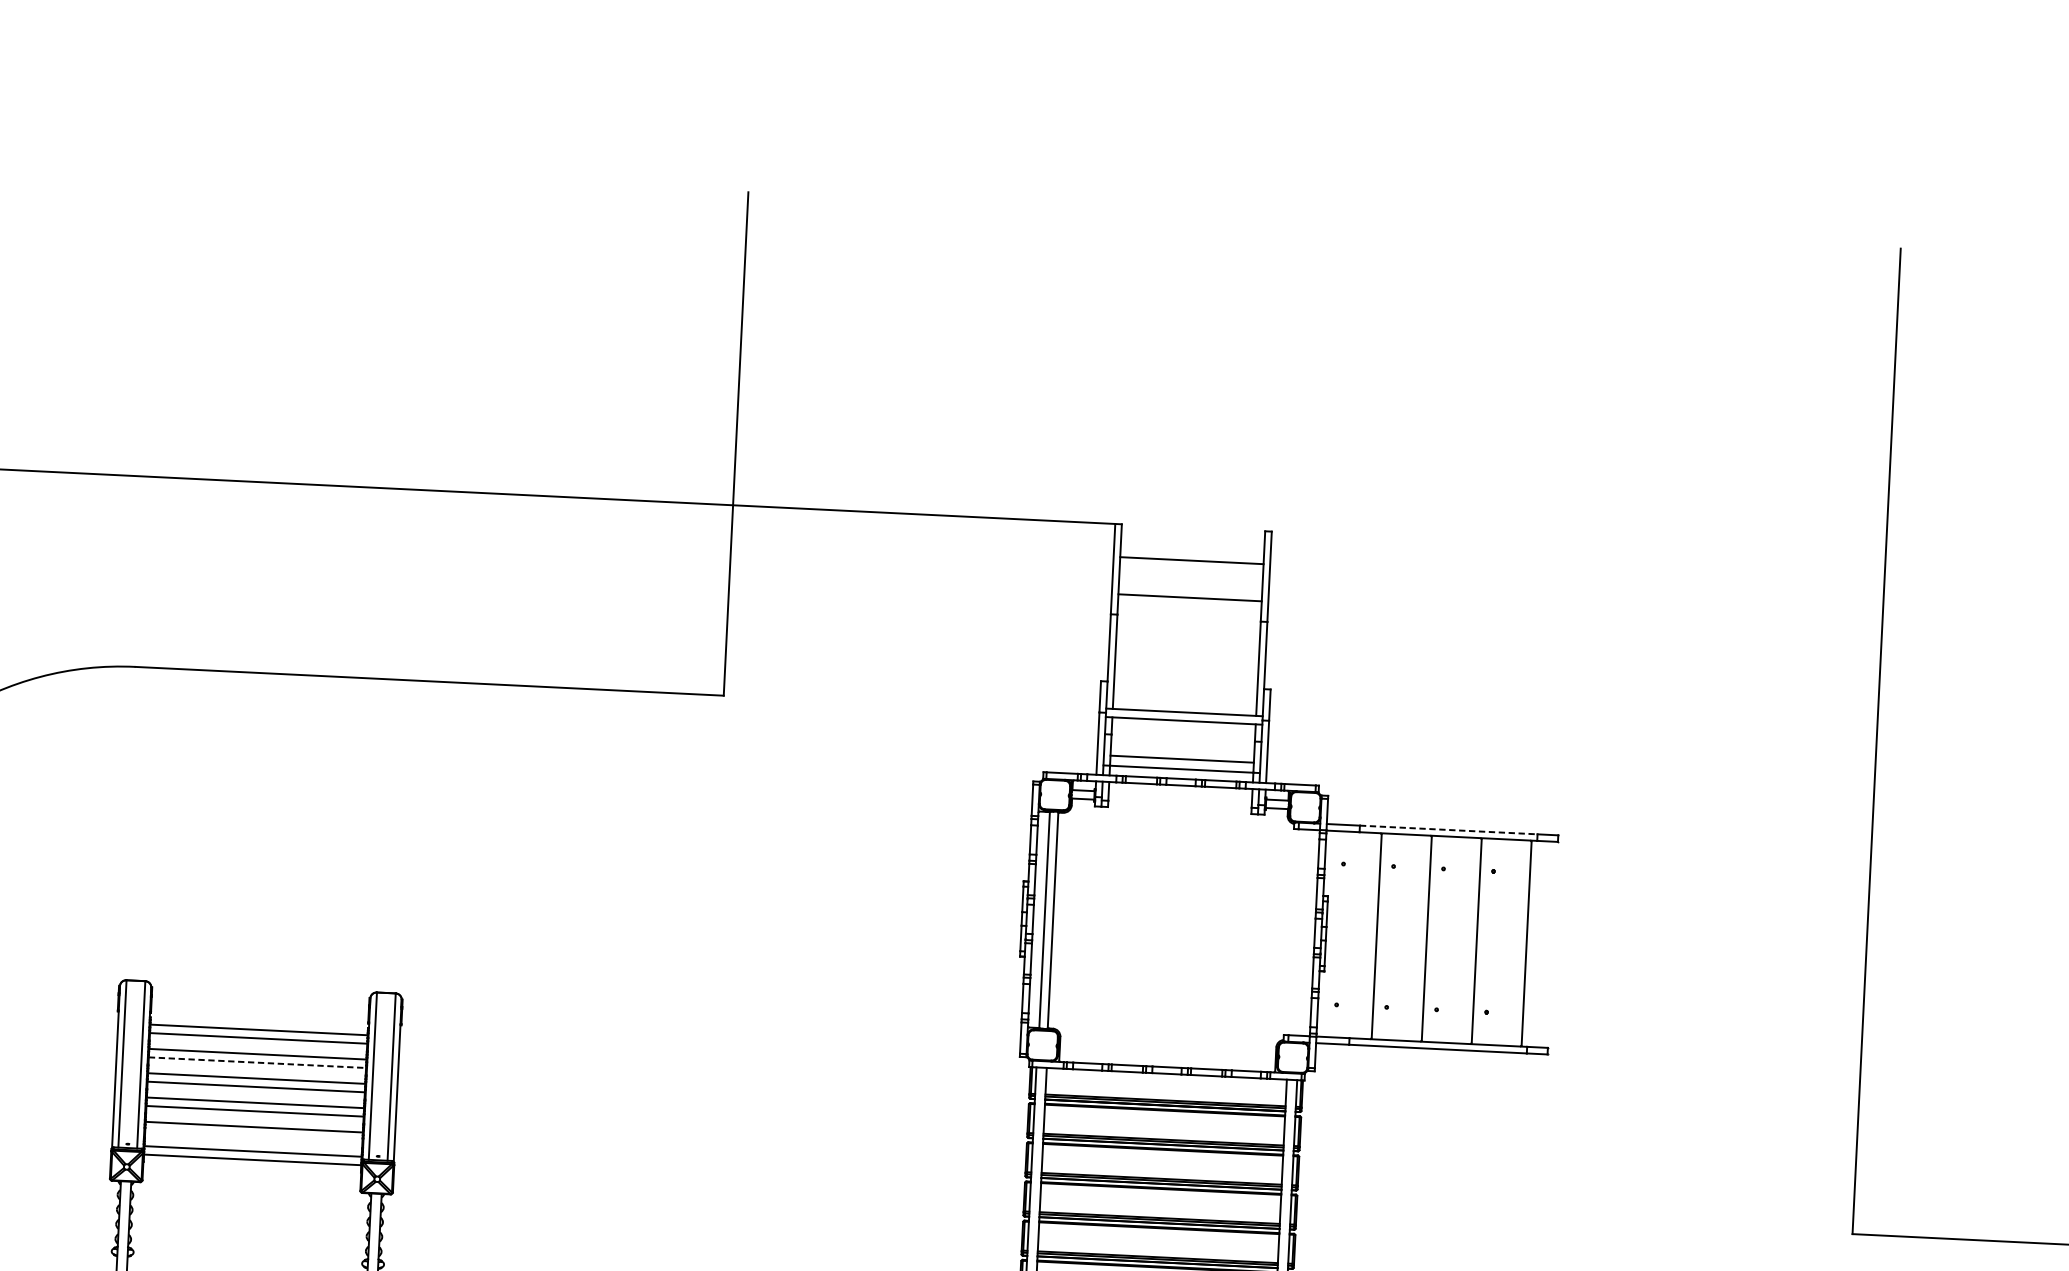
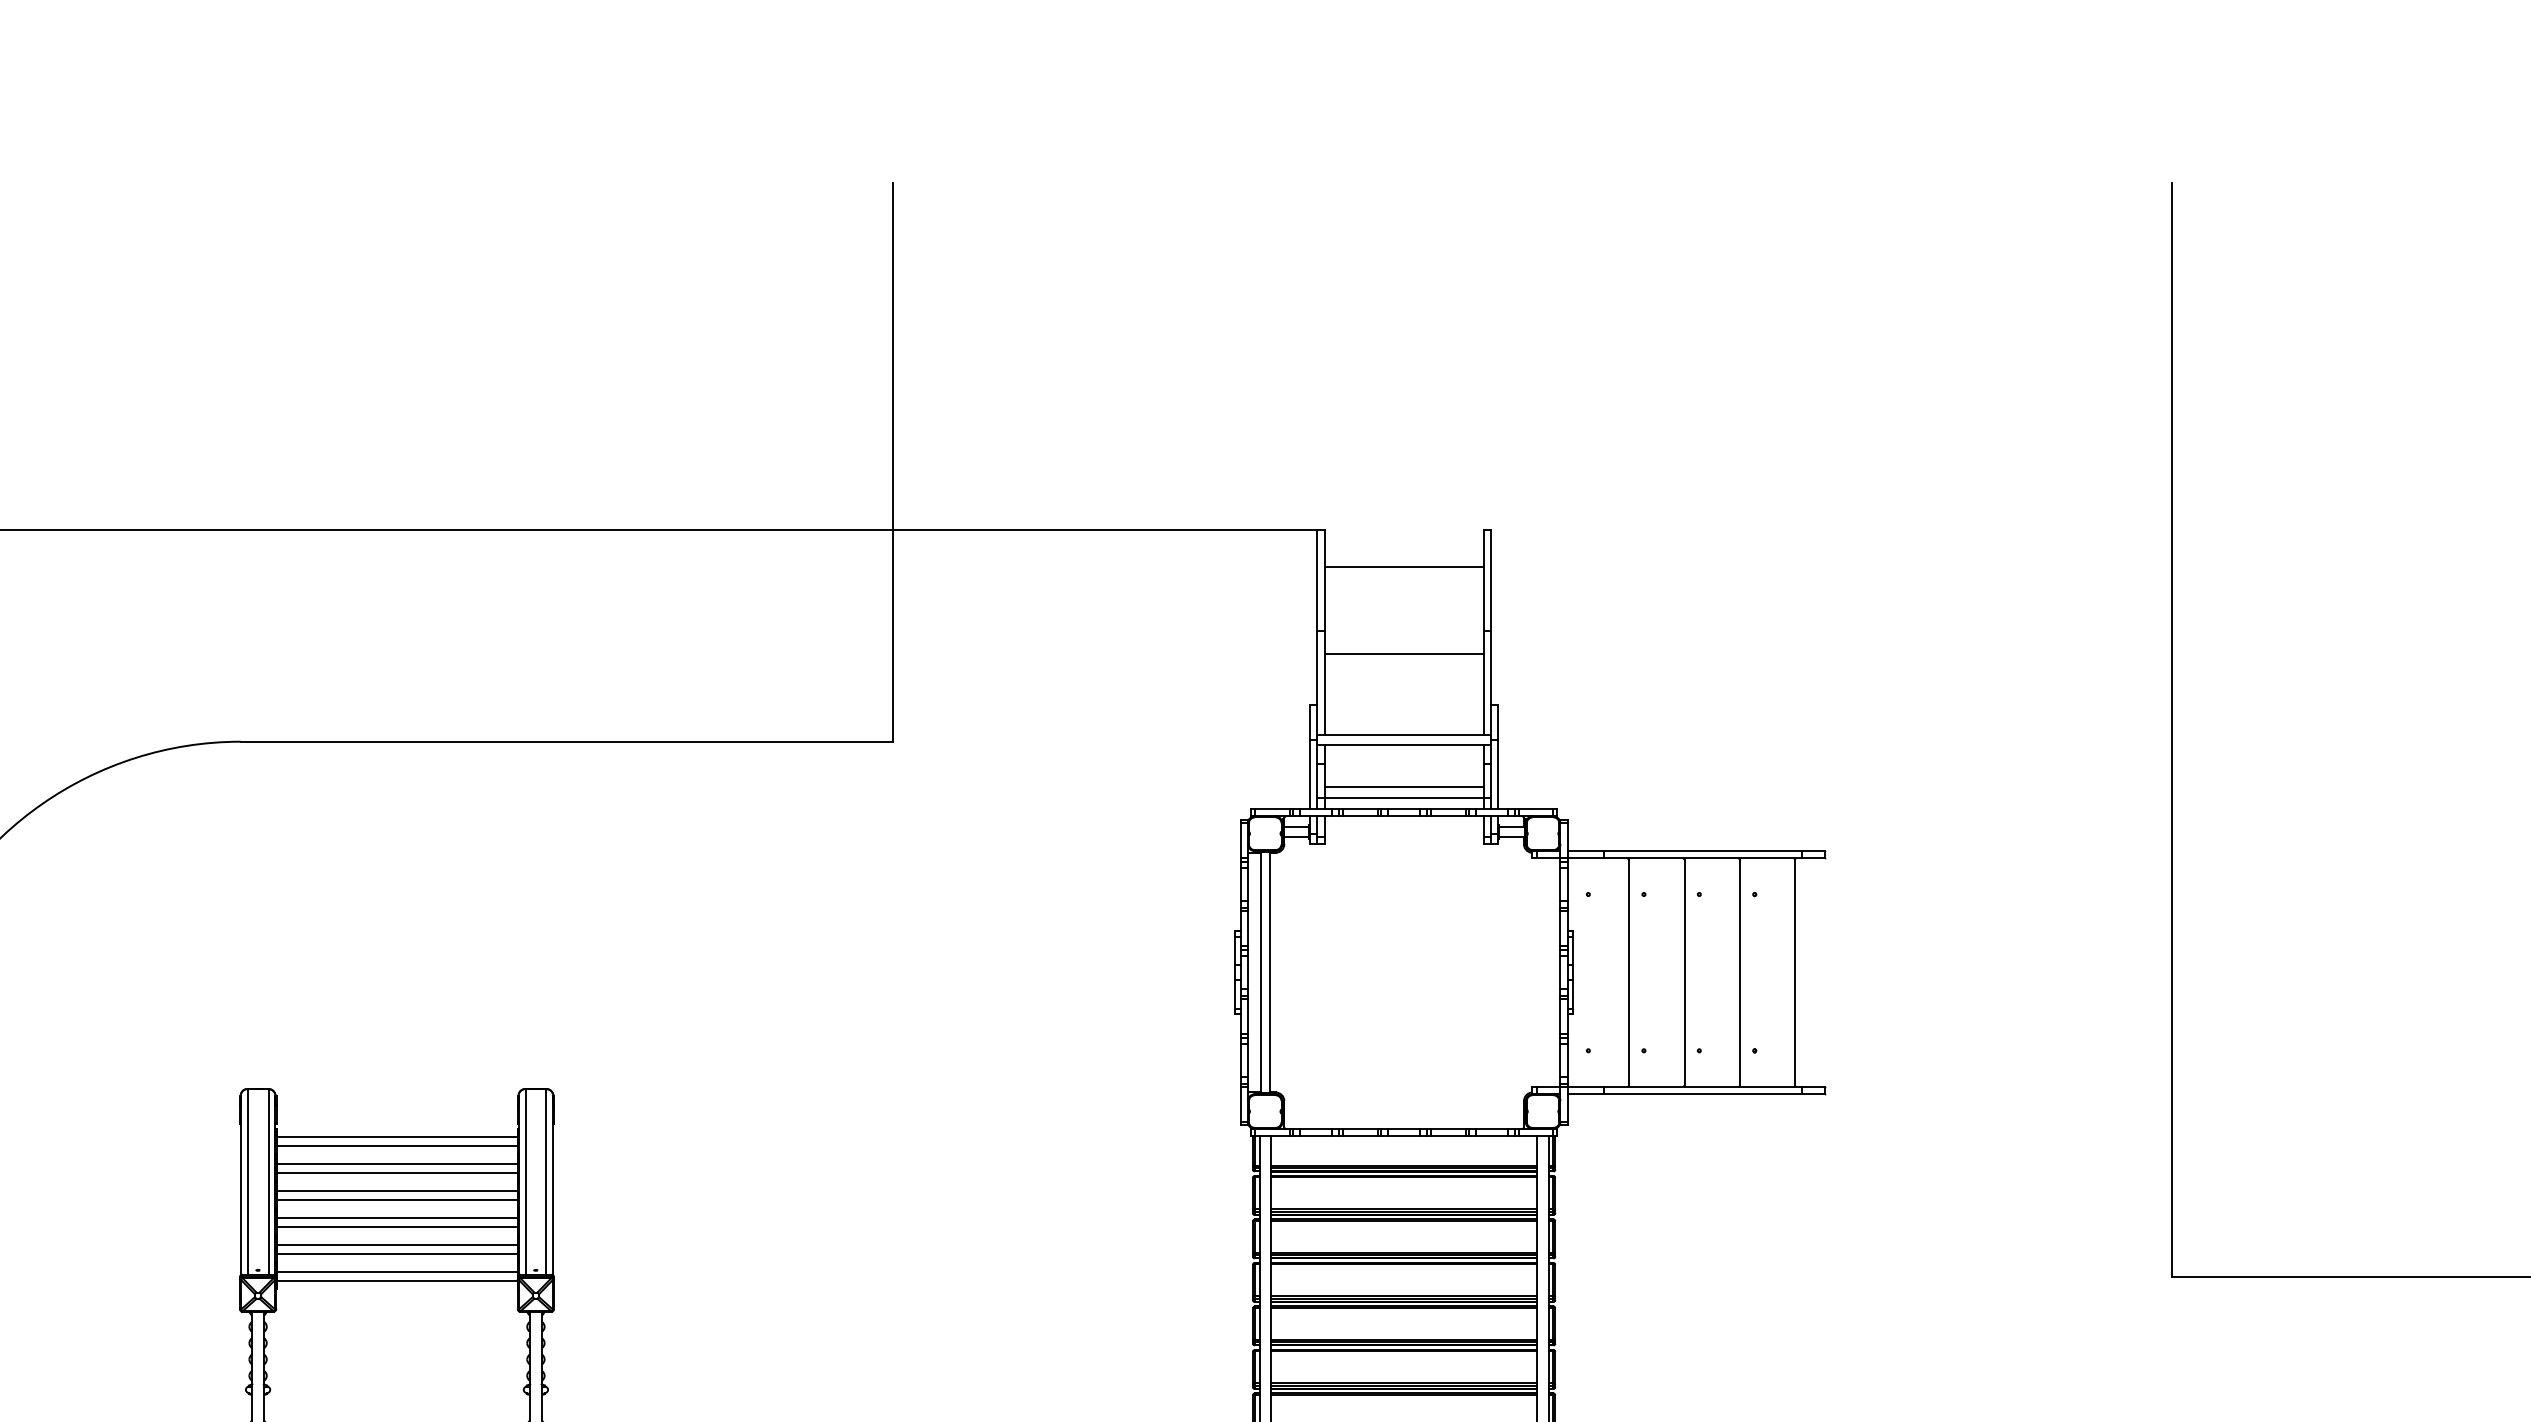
line: (1189, 598) -> (1403, 654), moved
line: (1448, 830) -> (1702, 851), dashed -> solid
line: (257, 1063) -> (397, 1173), dashed -> solid
line: (253, 1135) -> (396, 1254), added

